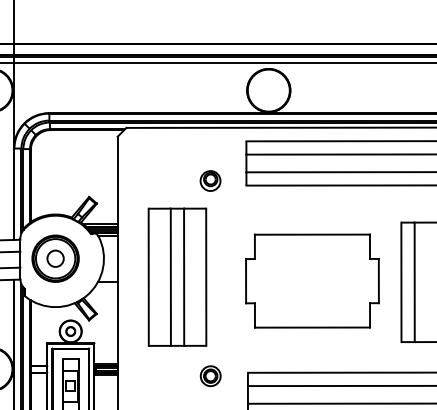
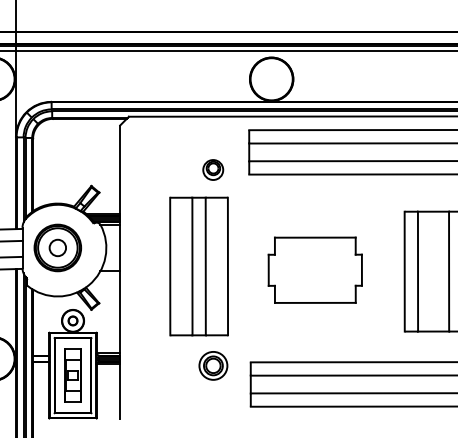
part: (176, 277) -> (198, 266), moved
part: (311, 280) -> (314, 269), size x0.7
part: (210, 375) -> (213, 365), size x1.4

